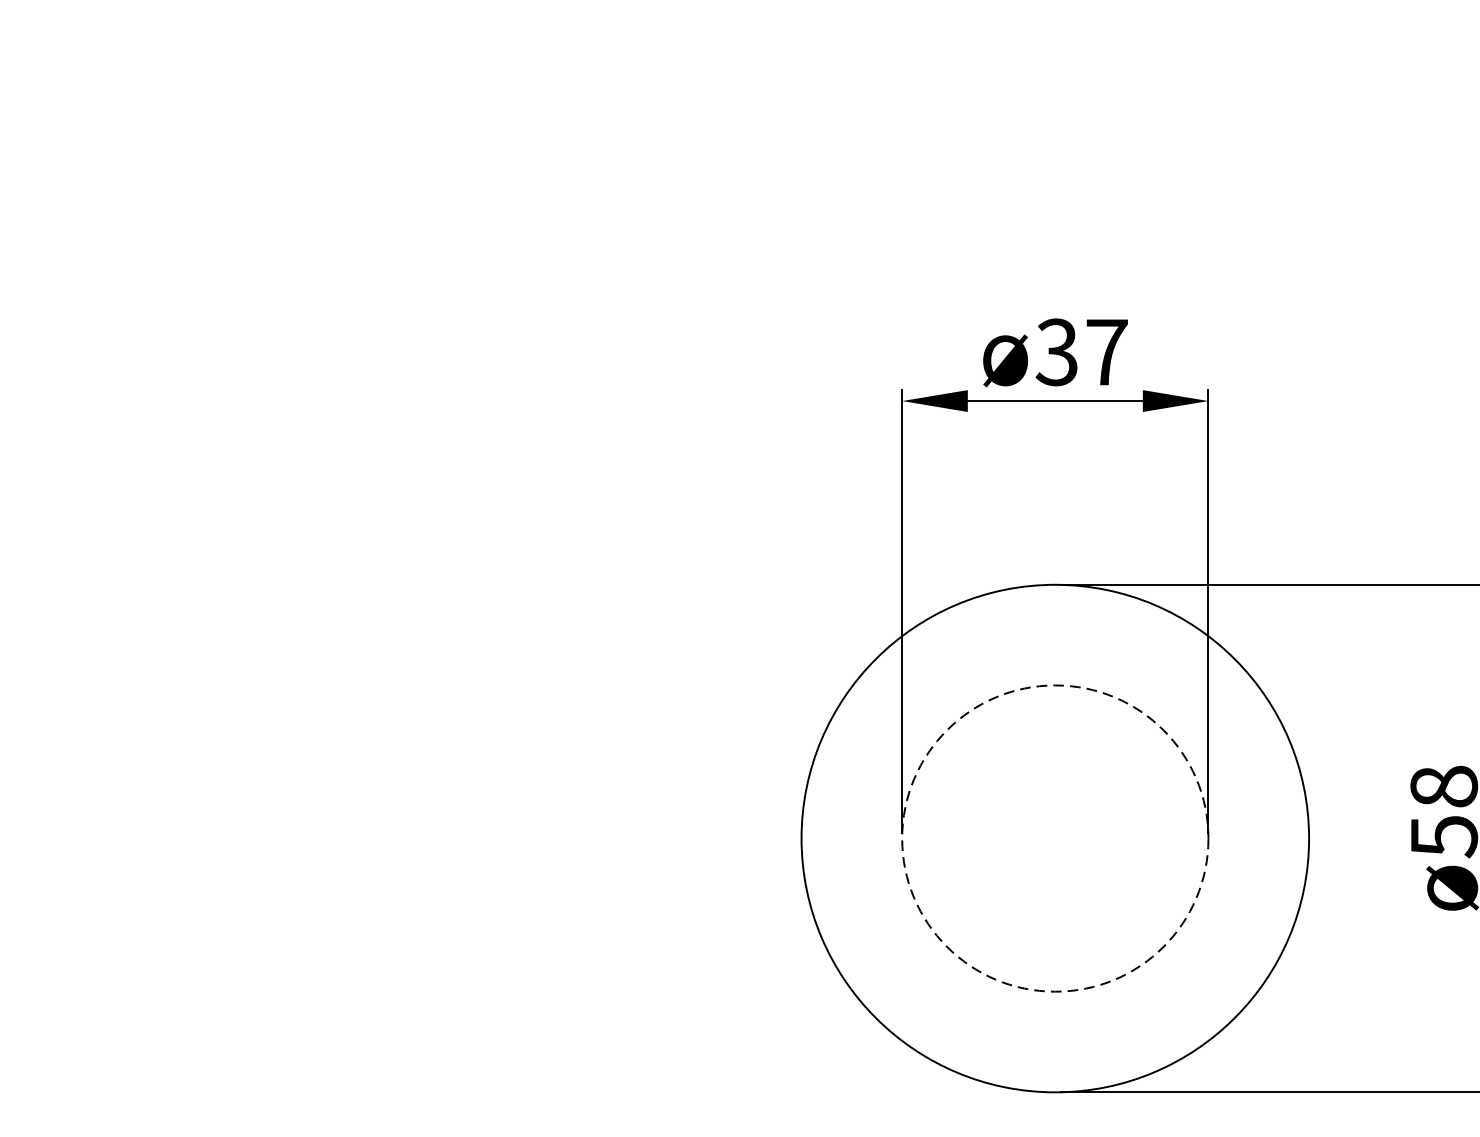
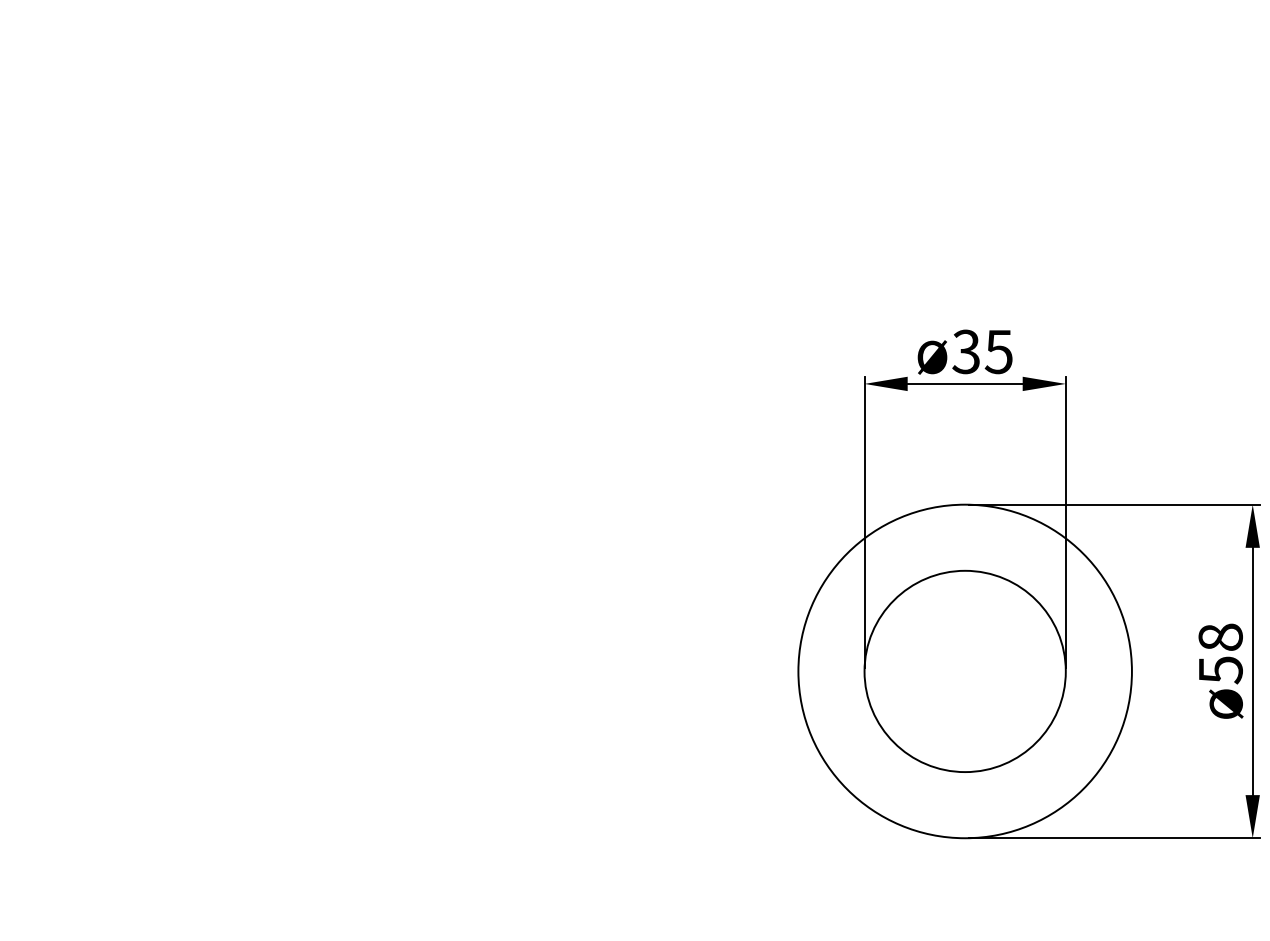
text: (1106, 353) -> (998, 352), ø37 -> ø35
circle: (1054, 838) -> (964, 671), dashed -> solid

